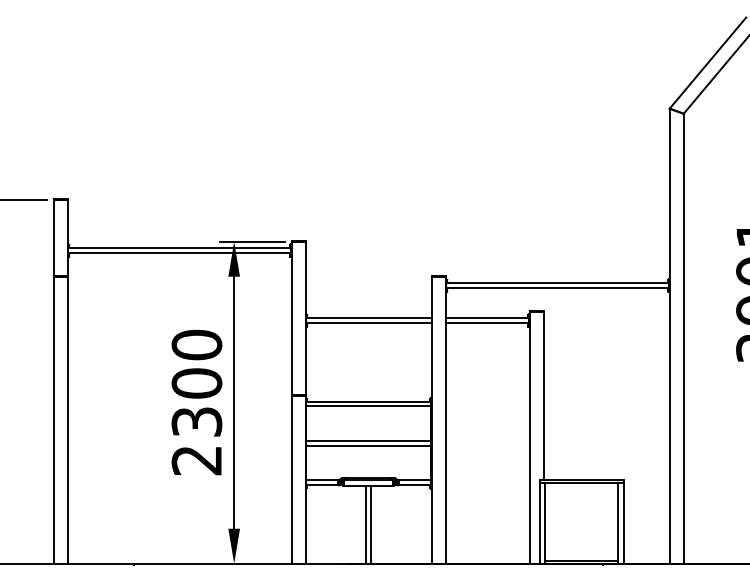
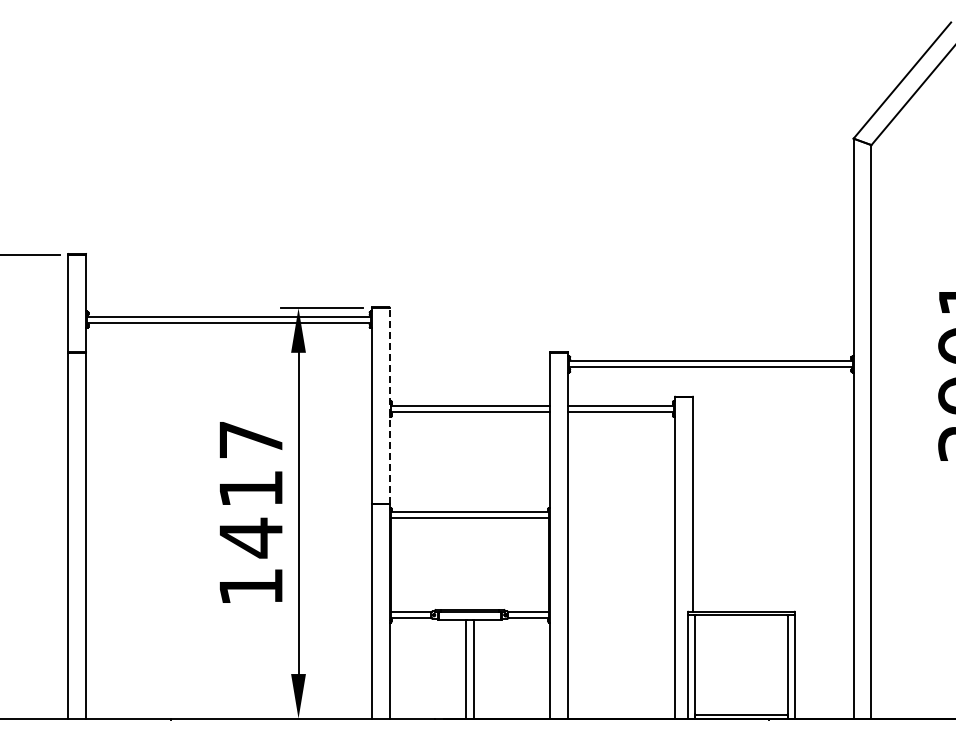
line: (305, 318) -> (389, 406), solid -> dashed
text: (196, 402) -> (250, 512), 2300 -> 1417
line: (368, 441) -> (469, 562), removed
line: (368, 445) -> (469, 568), removed

